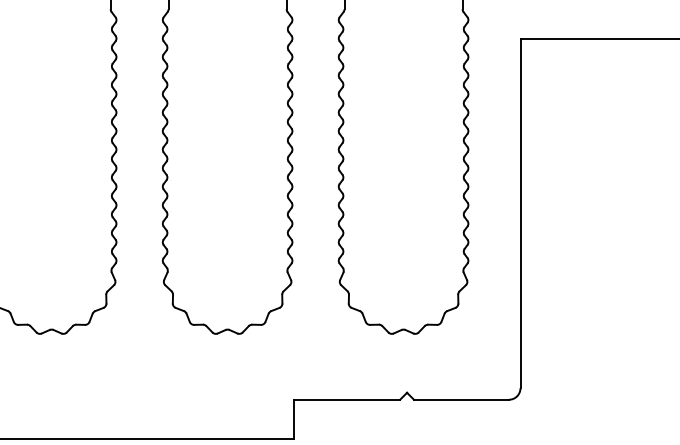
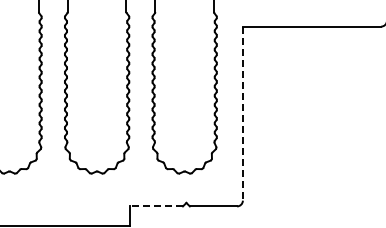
line: (519, 215) -> (242, 114), solid -> dashed
line: (346, 399) -> (156, 206), solid -> dashed

